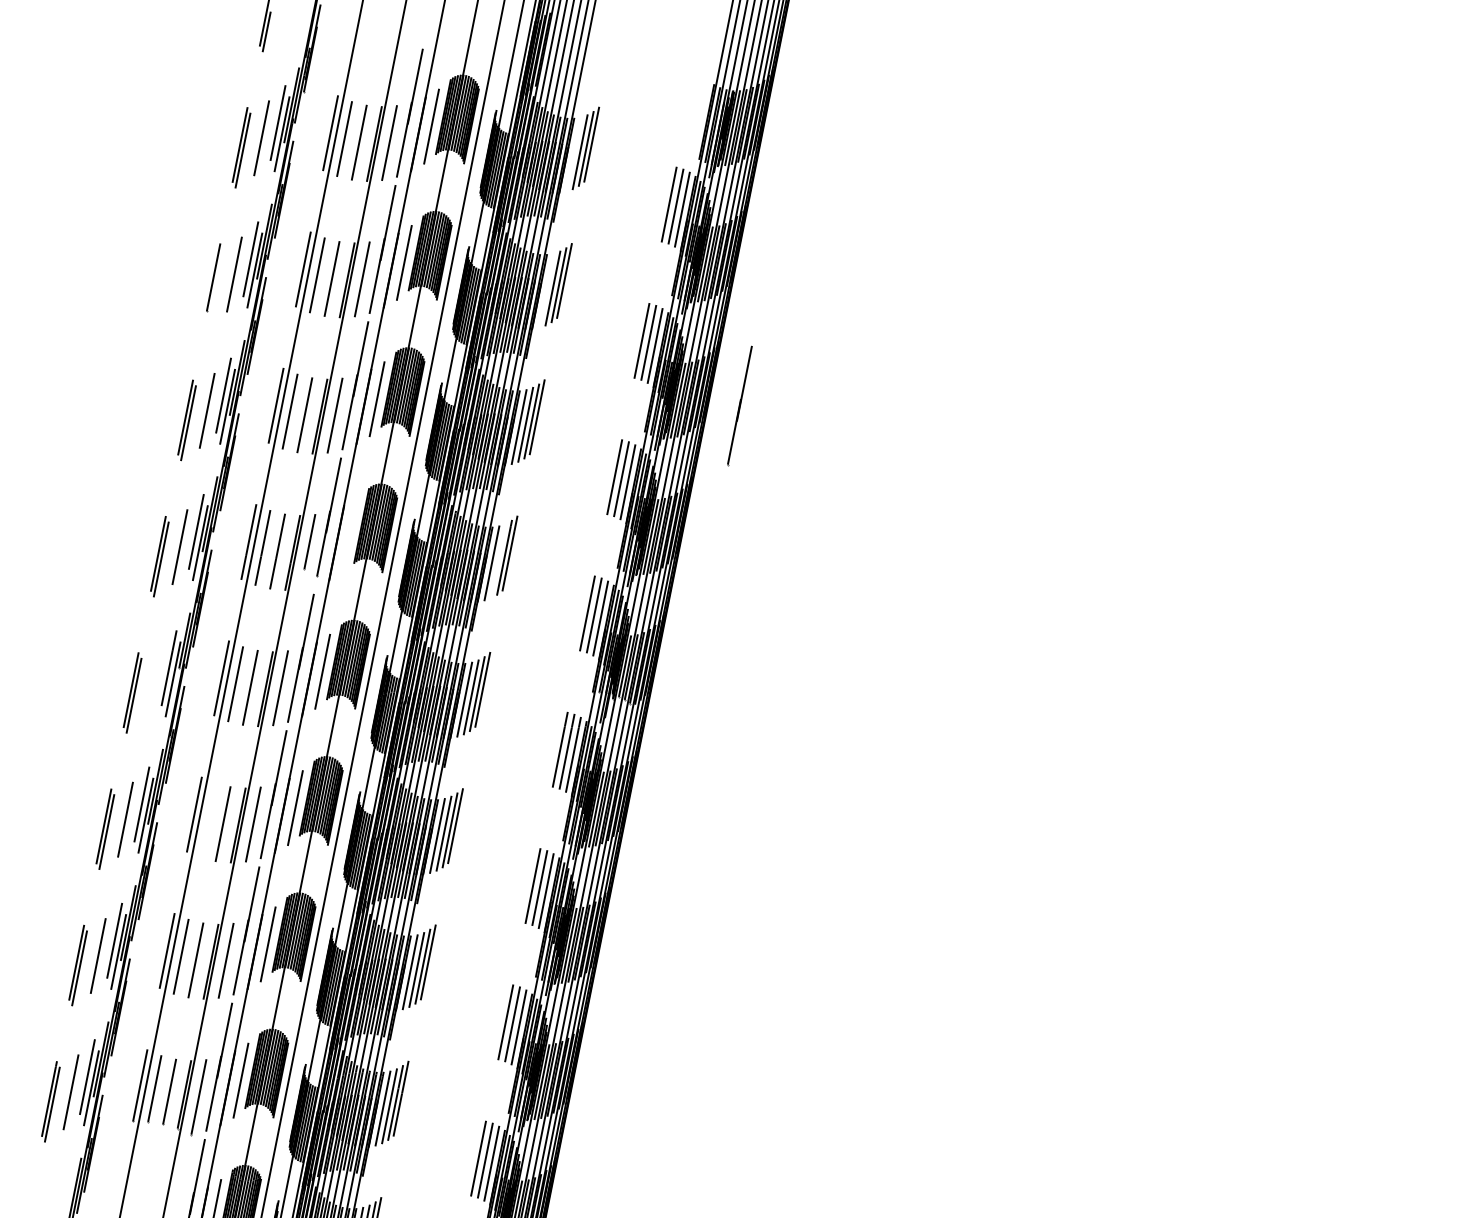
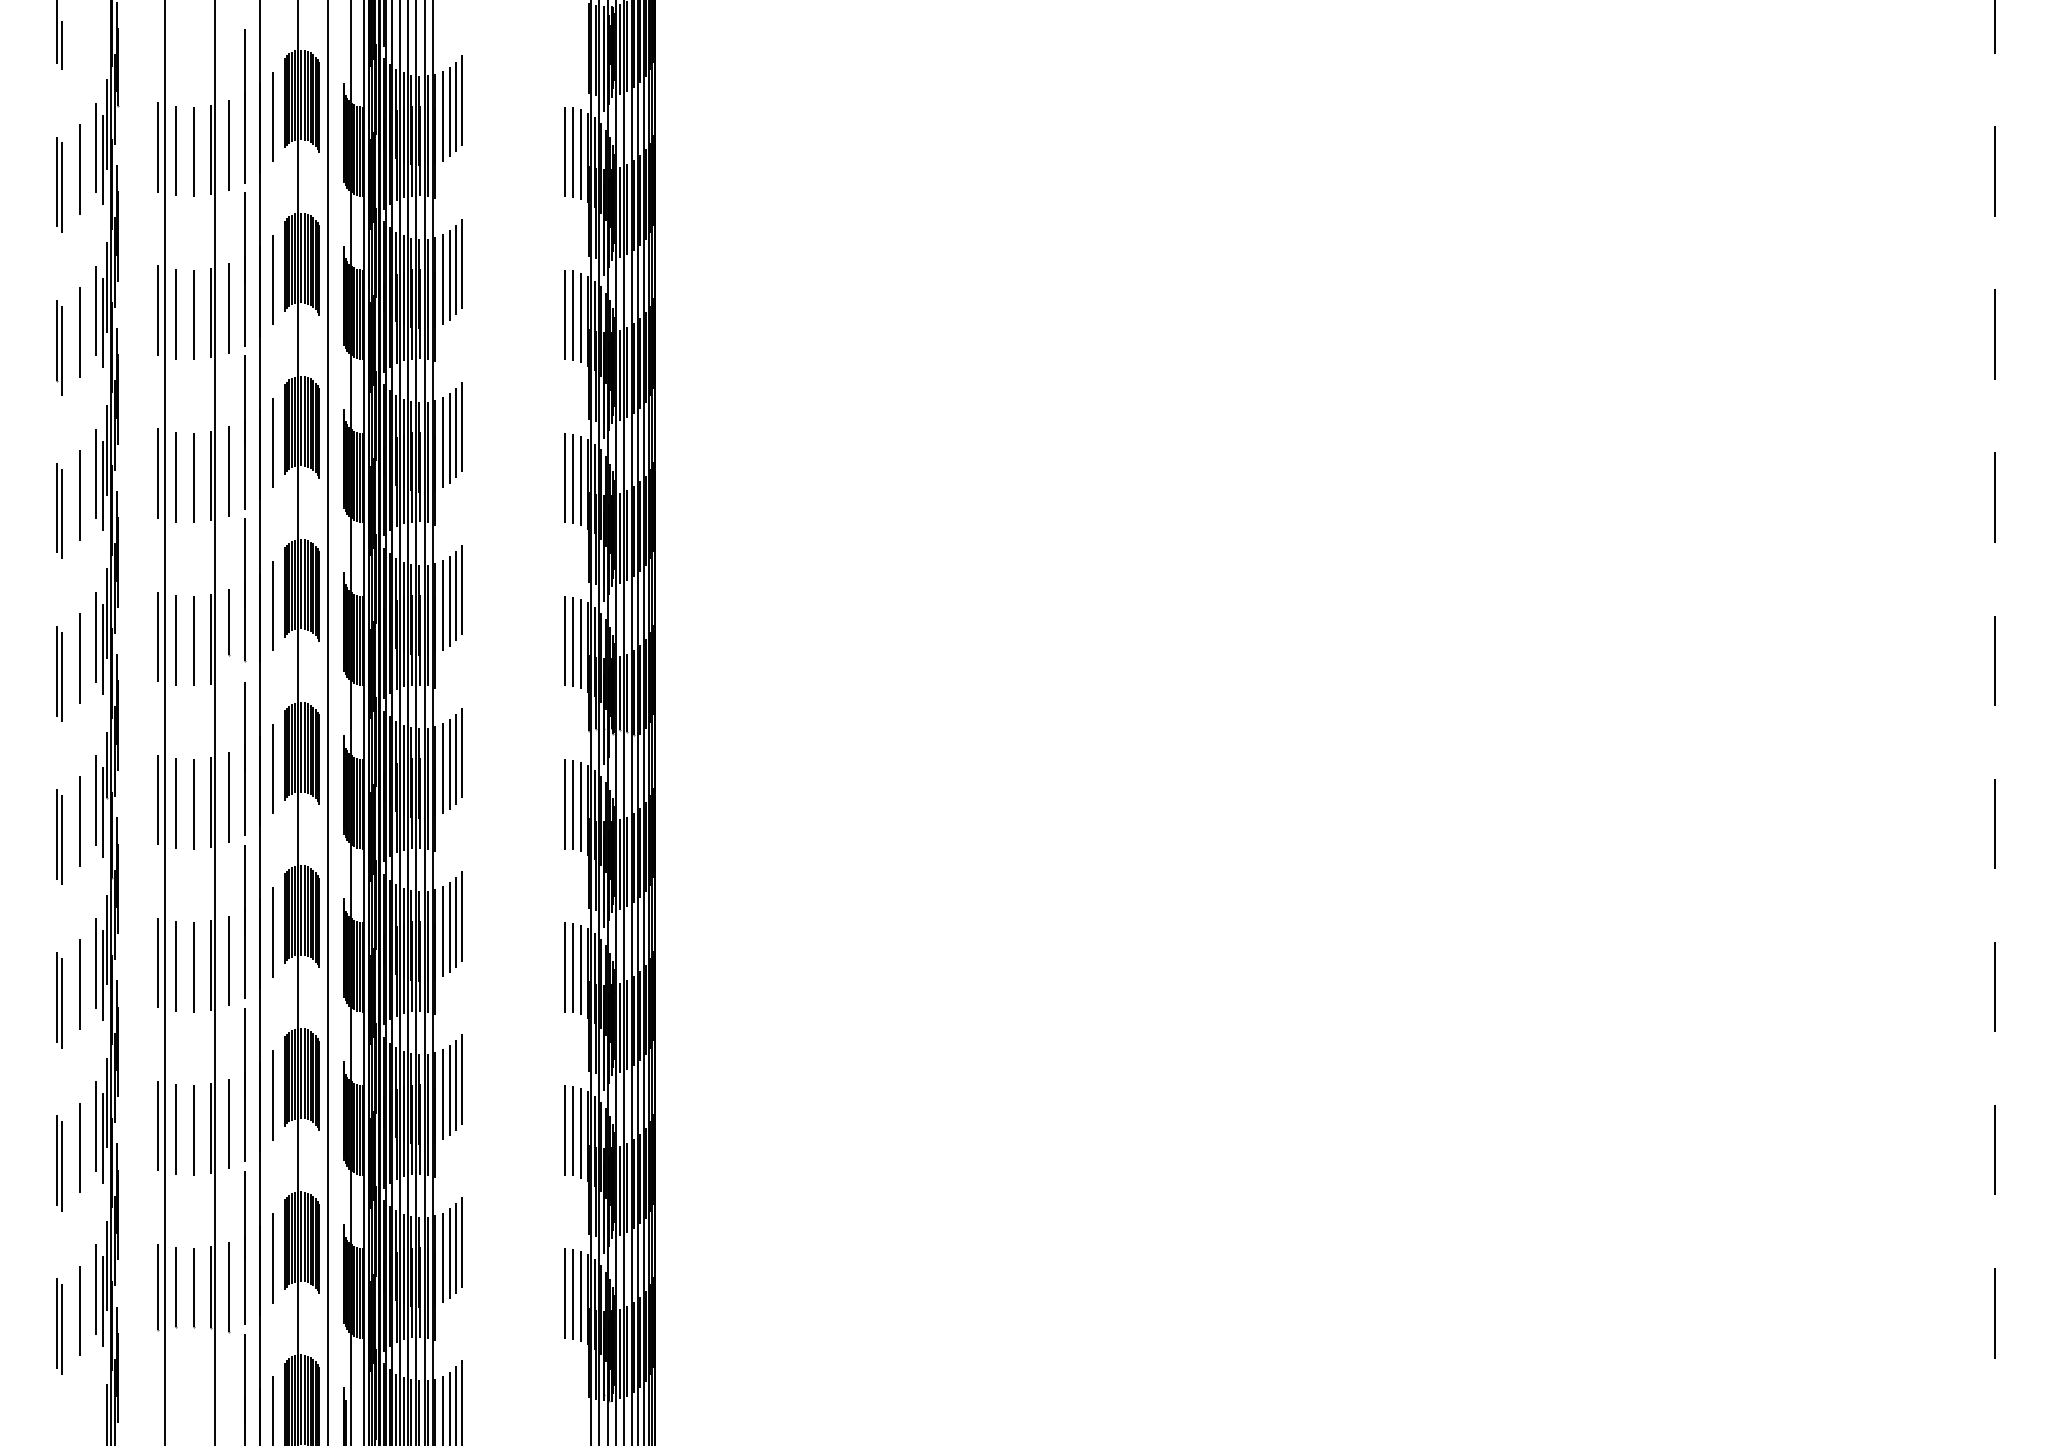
line: (574, 153) -> (443, 115), added
line: (215, 286) -> (61, 350), added
line: (546, 291) -> (443, 279), added
line: (740, 406) -> (692, 367), removed
line: (350, 535) -> (273, 605), added
line: (498, 561) -> (450, 601), added
line: (152, 683) -> (80, 821), added
line: (208, 820) -> (175, 966), added

